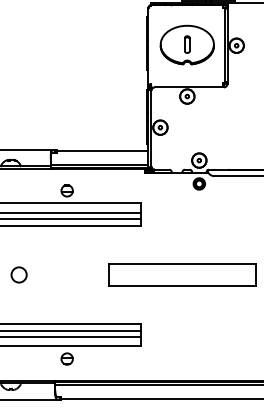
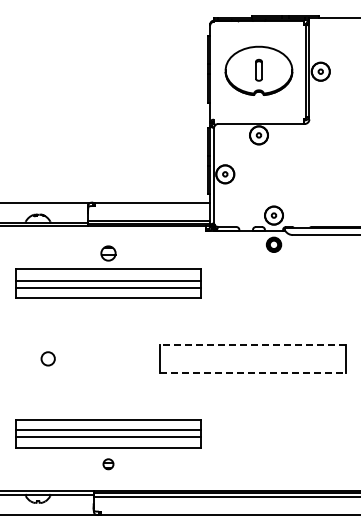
line: (182, 263) -> (252, 344), solid -> dashed
circle: (18, 274) -> (47, 358), size x0.7
line: (182, 286) -> (252, 373), solid -> dashed
part: (67, 359) -> (108, 464), size x0.7

